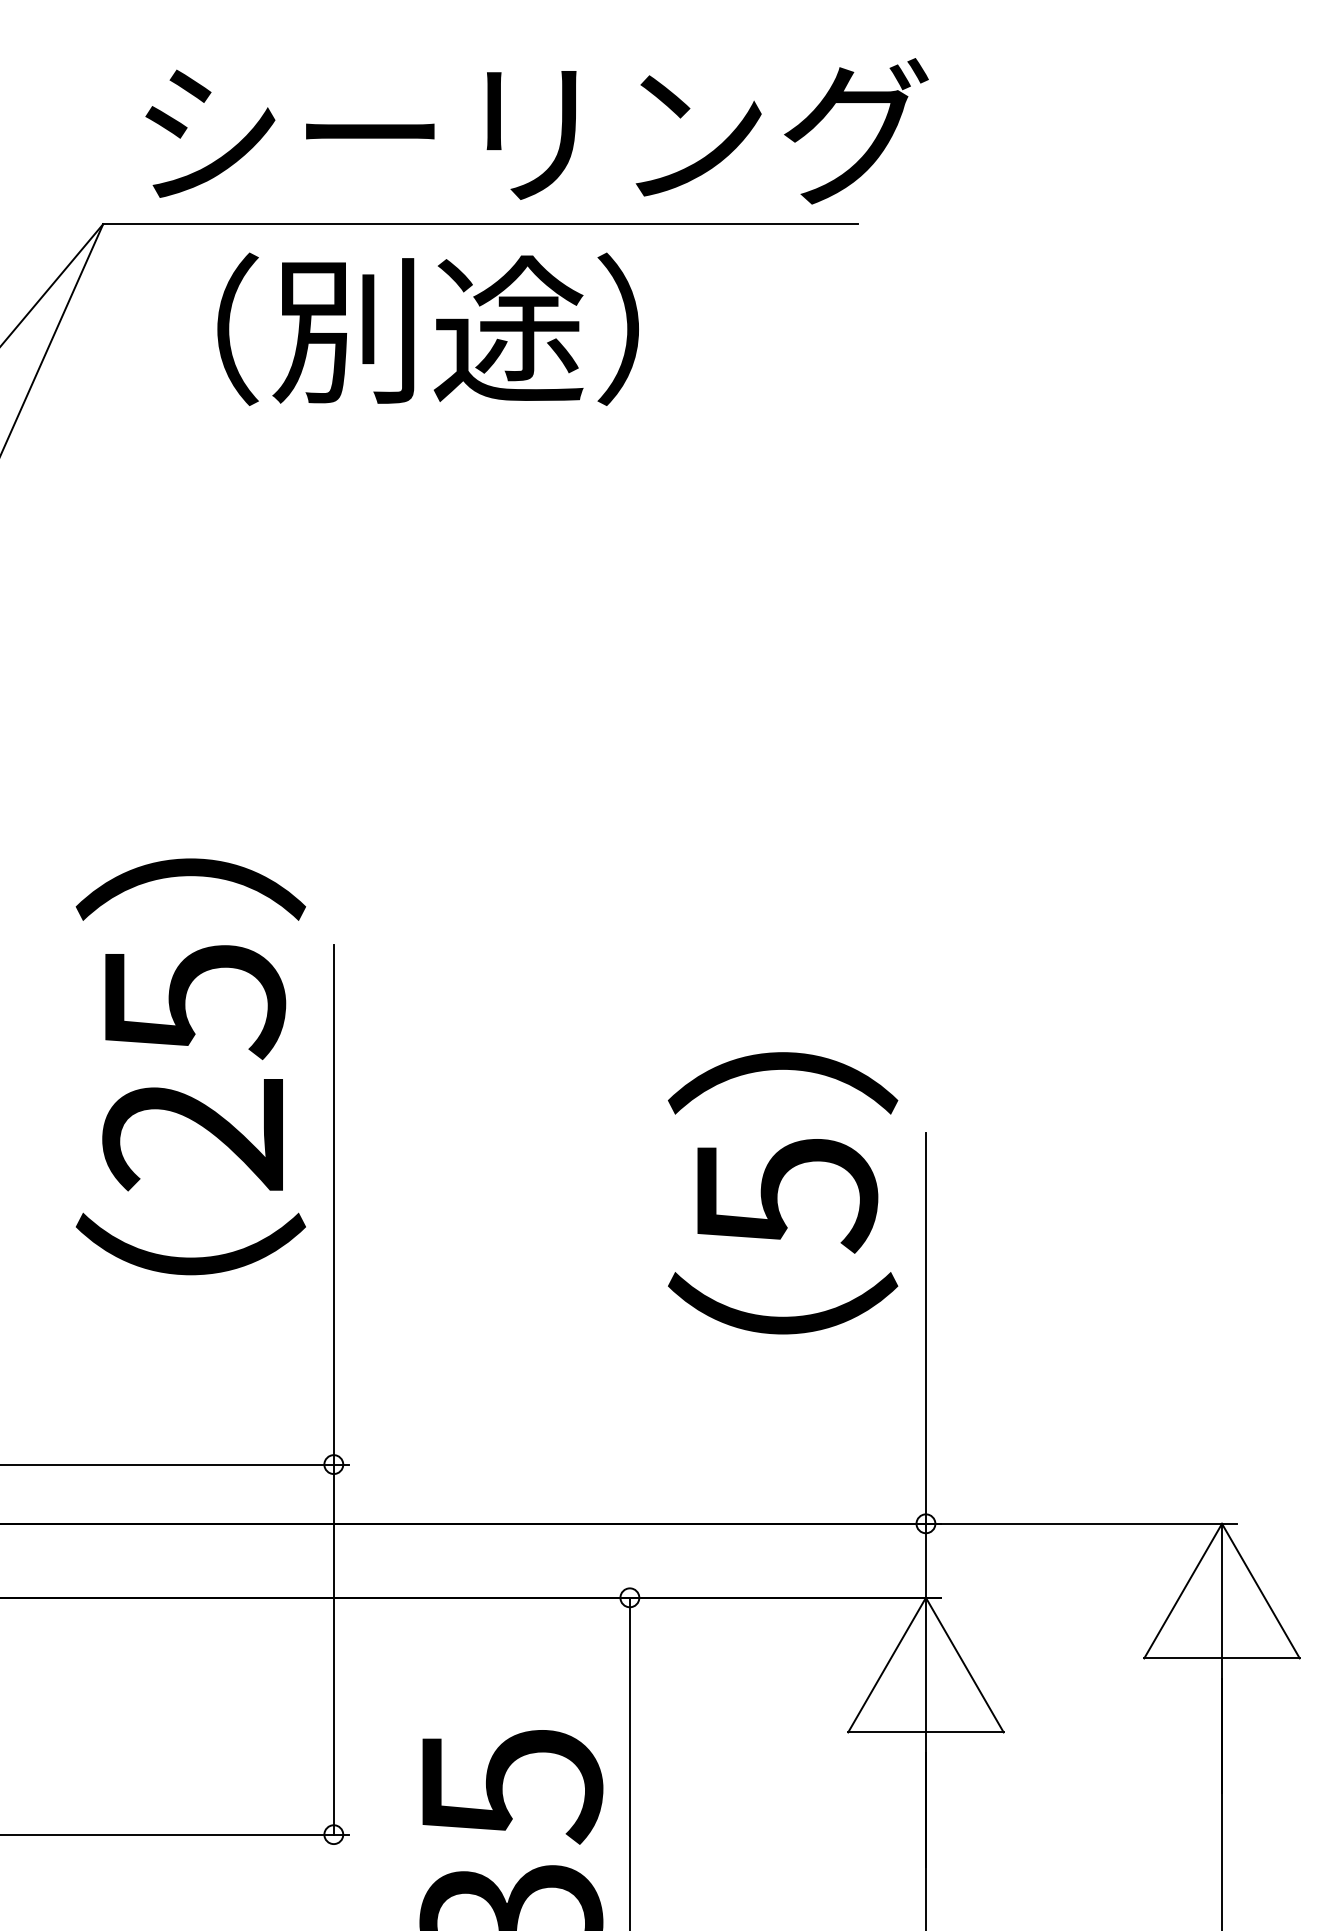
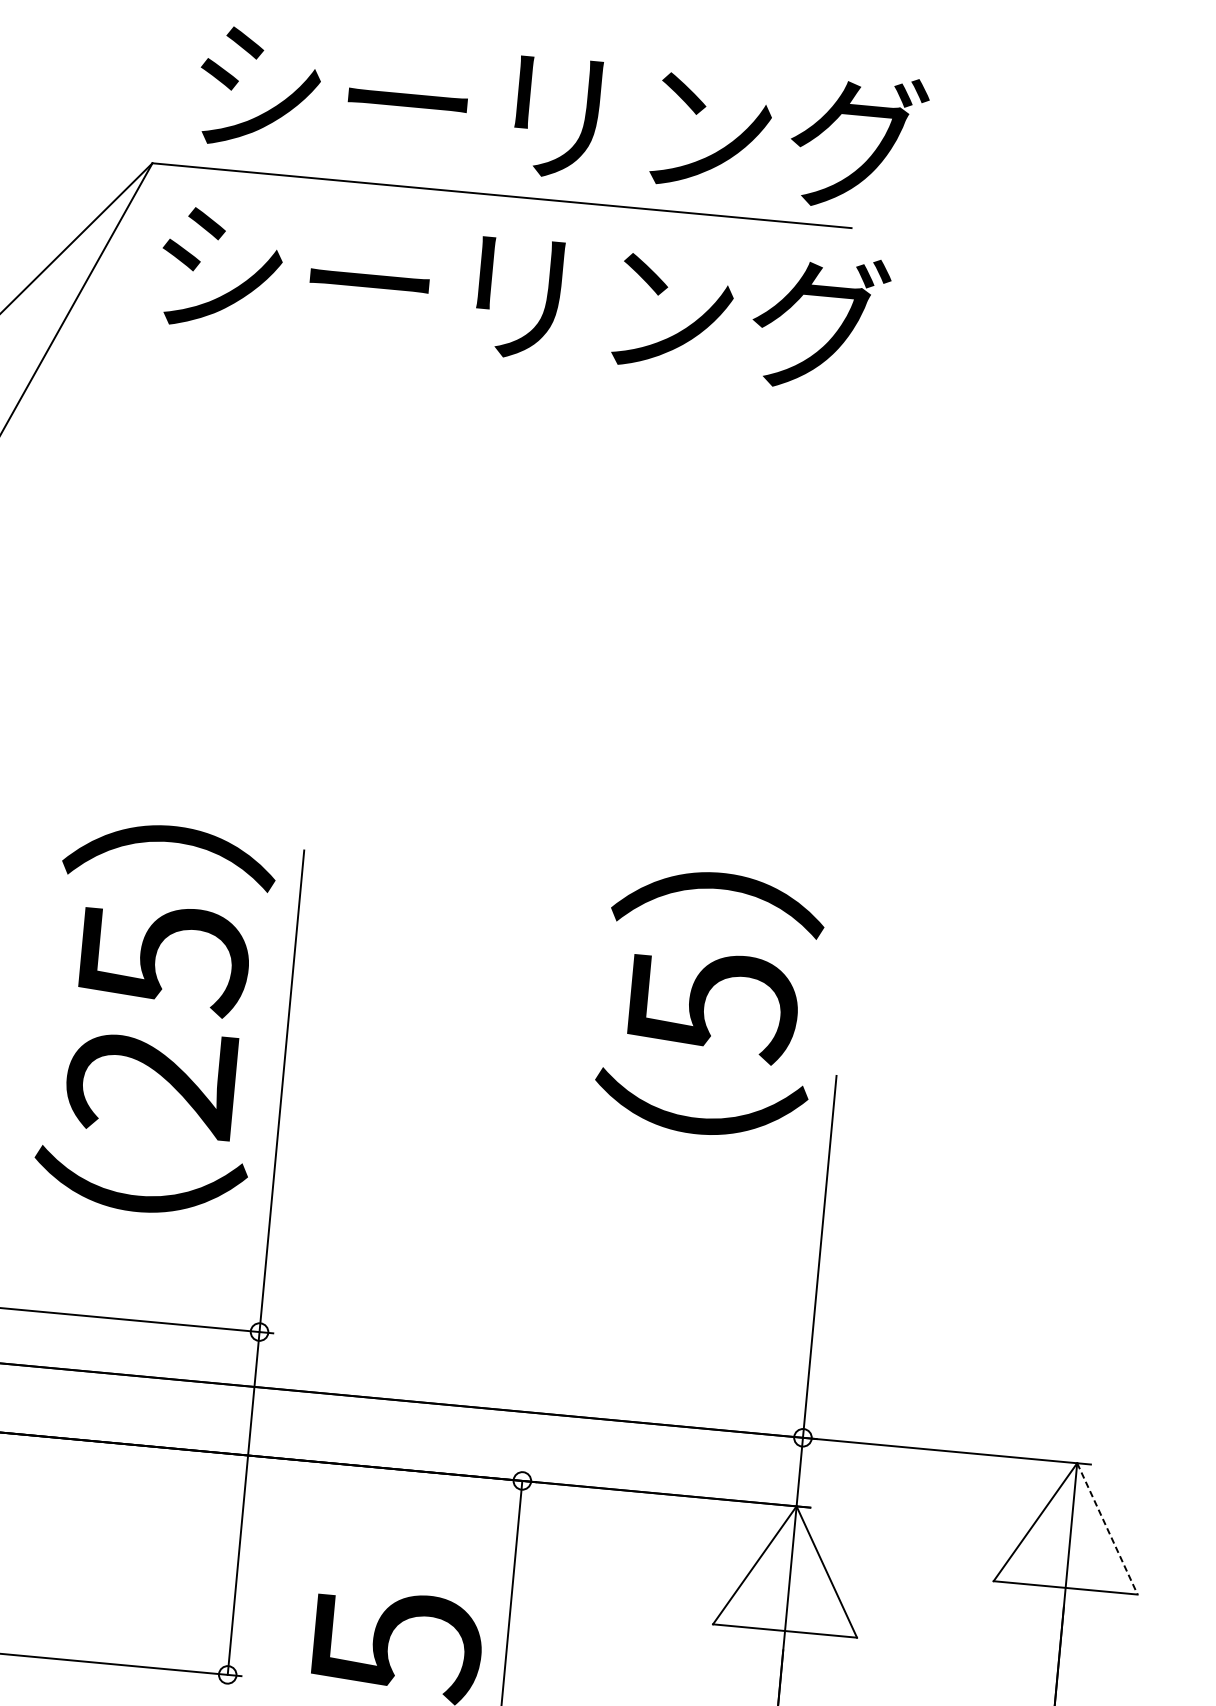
text: (513, 329) -> (523, 296), （別途） -> シーリング
text: (190, 1066) -> (154, 1018), moved
text: (783, 1193) -> (710, 1003), moved
line: (1260, 1591) -> (1107, 1529), solid -> dashed

